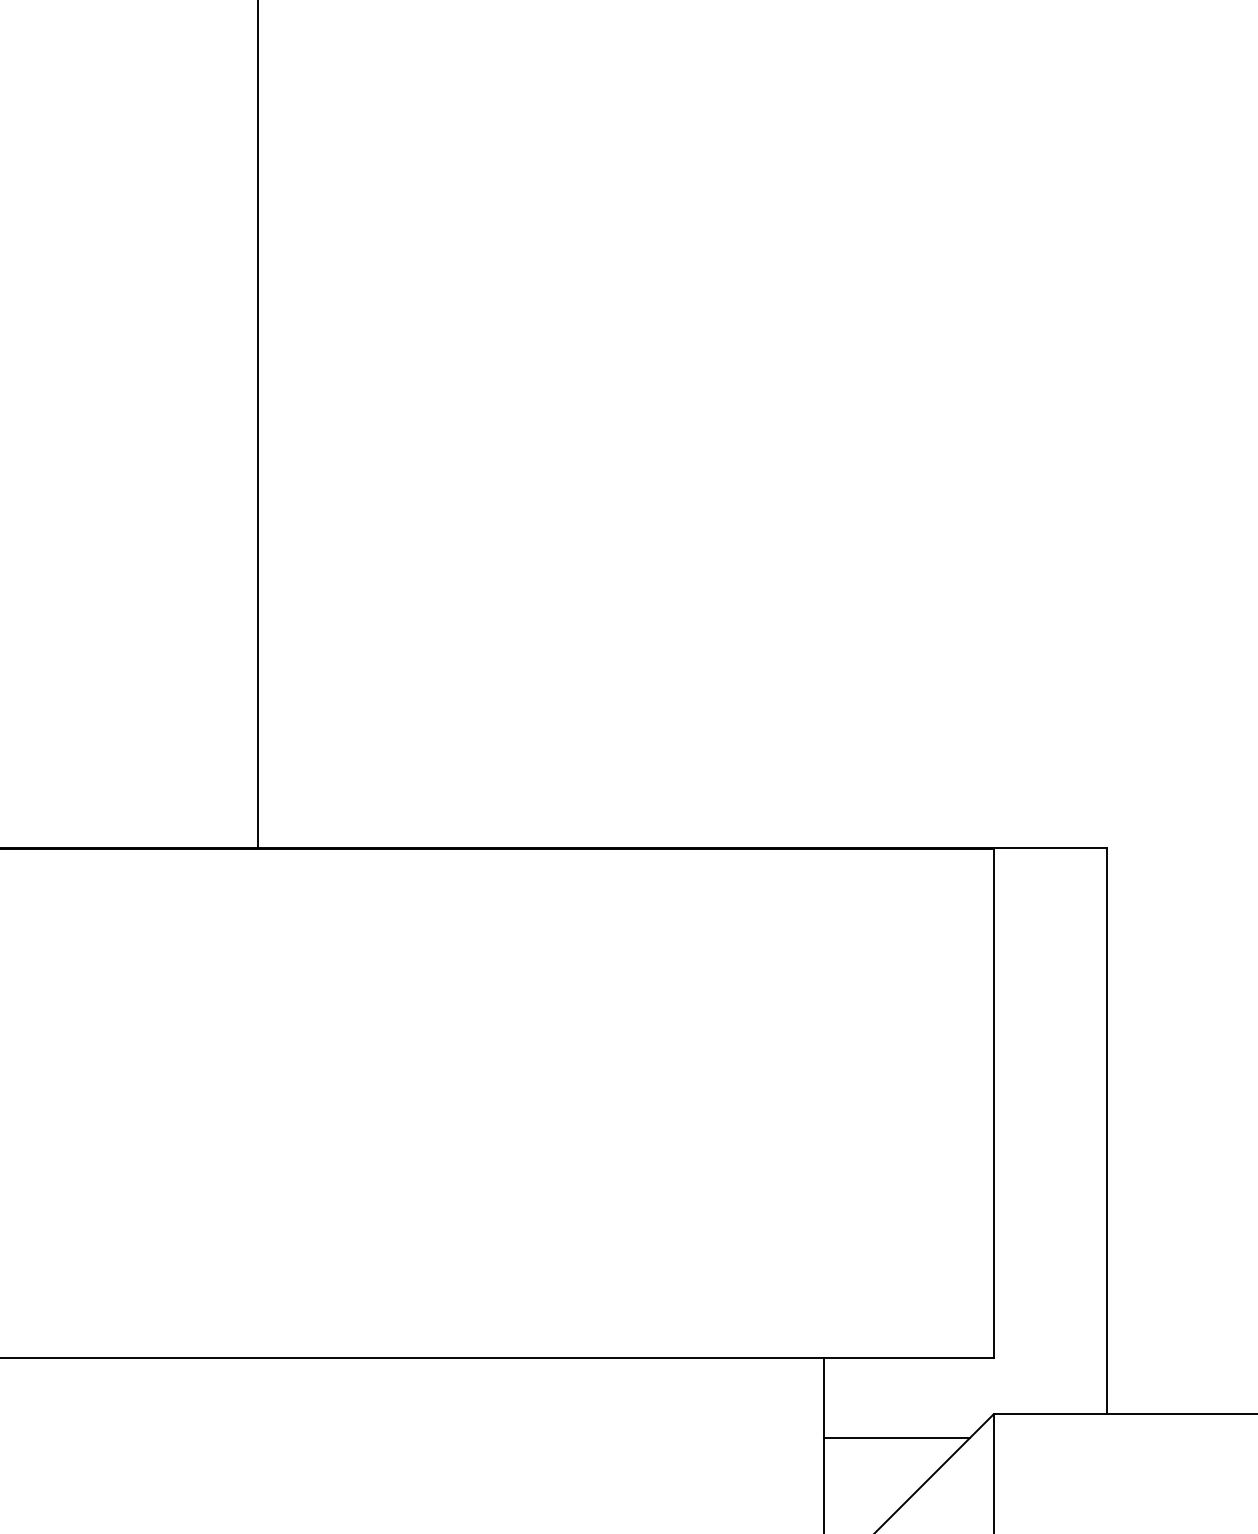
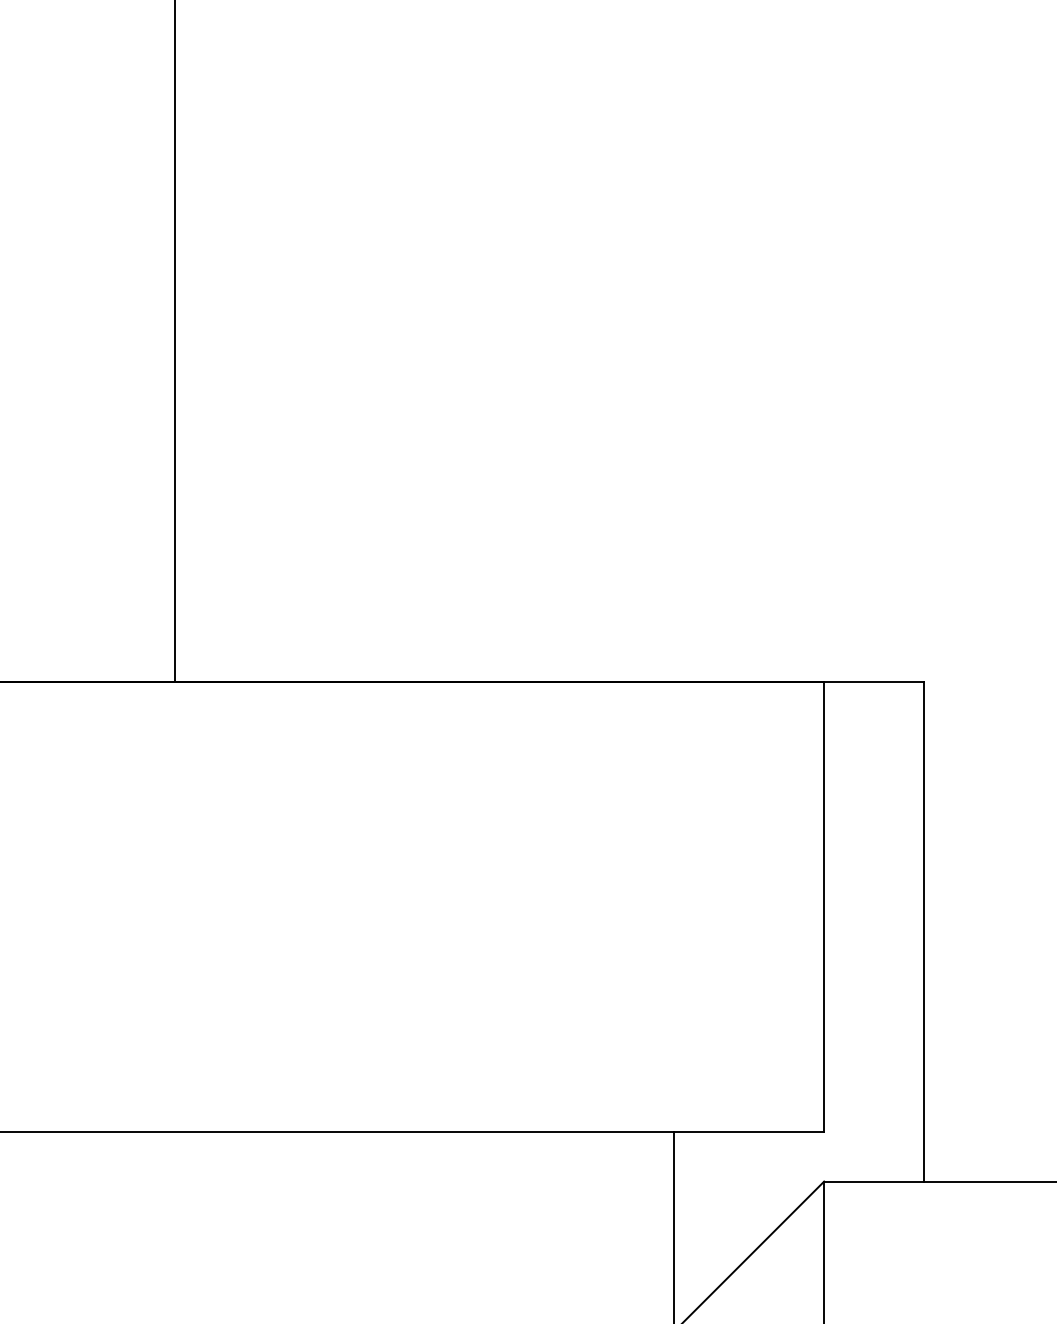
line: (897, 1437) -> (739, 1202), removed

